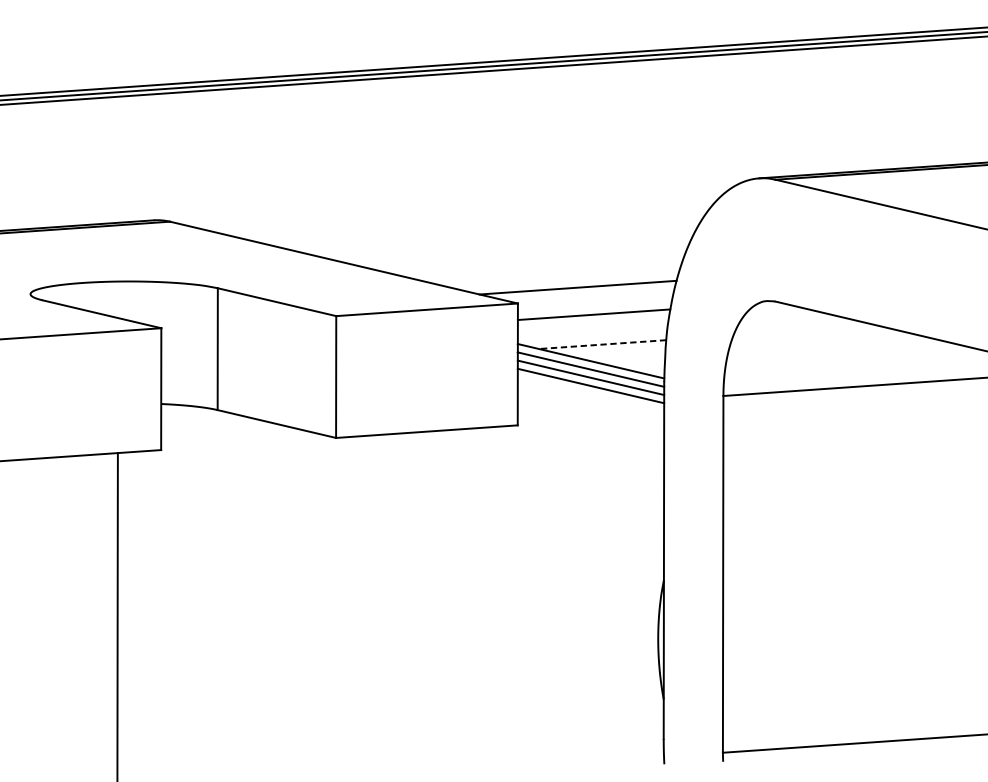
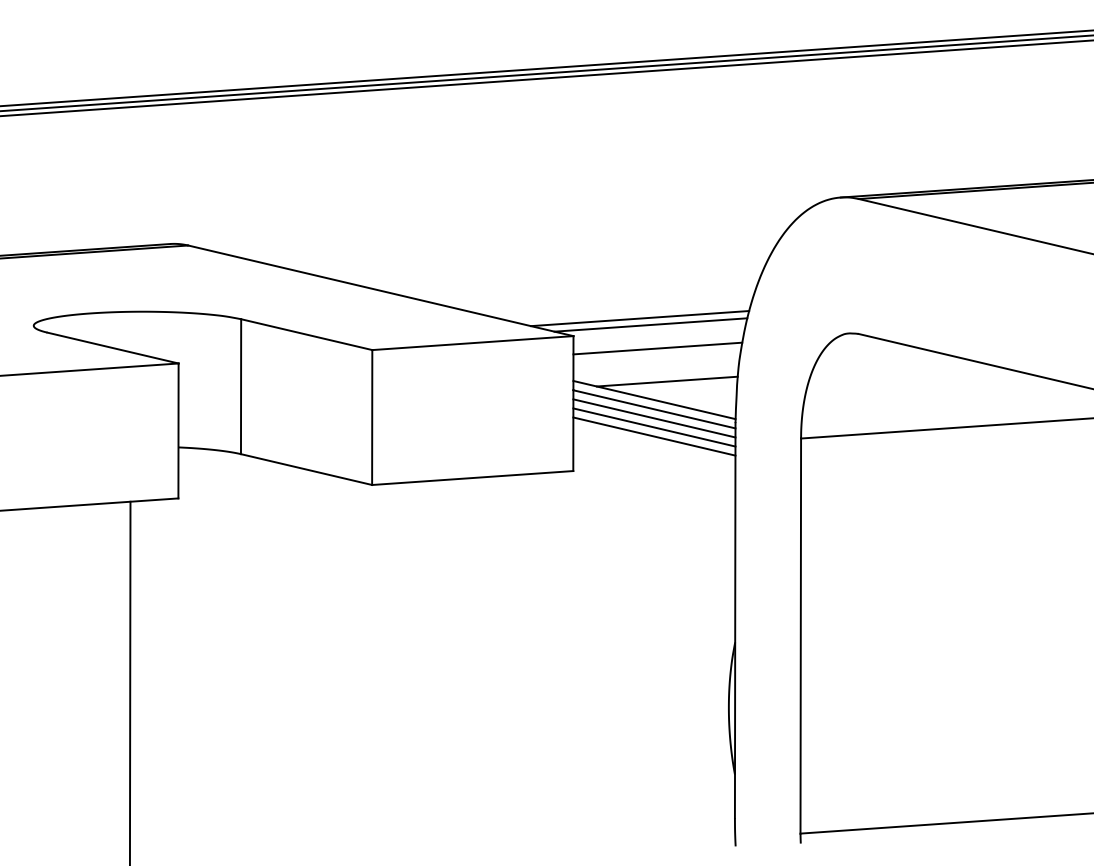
line: (587, 293) -> (650, 324), added
line: (602, 344) -> (667, 381), dashed -> solid
line: (591, 394) -> (654, 436), added

